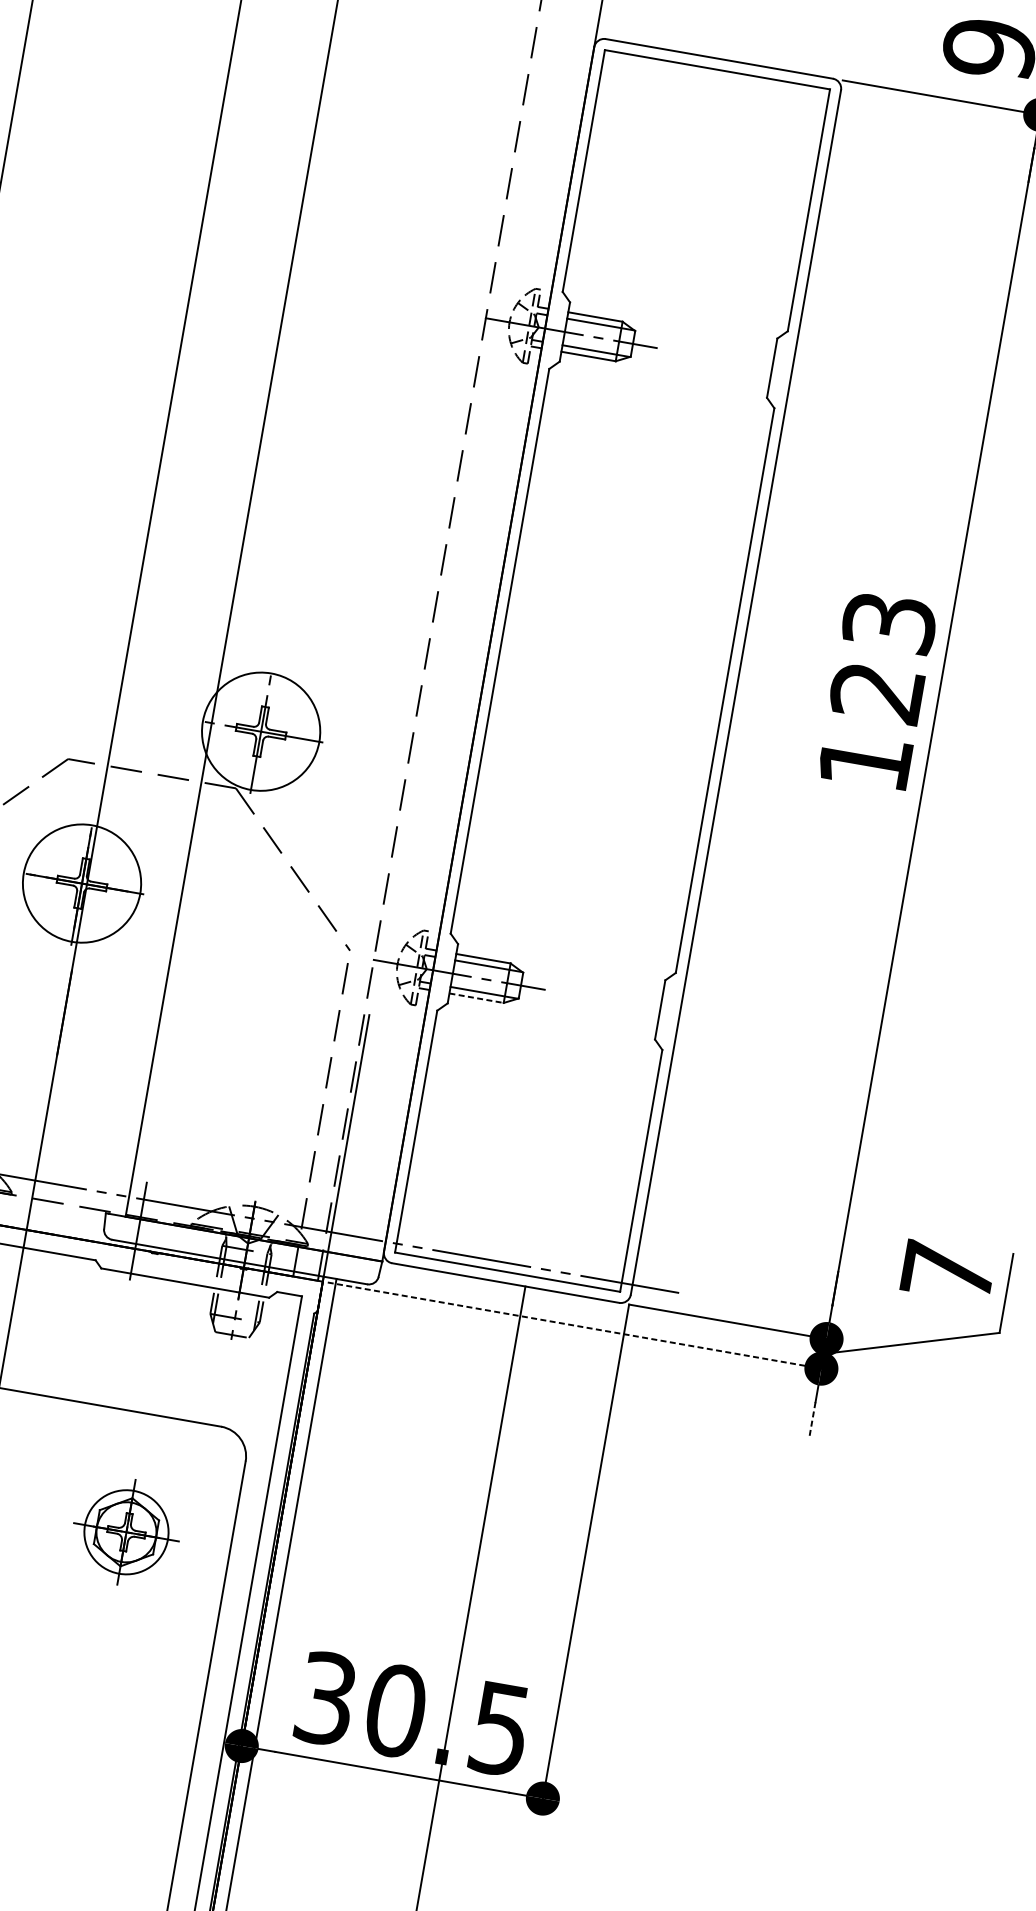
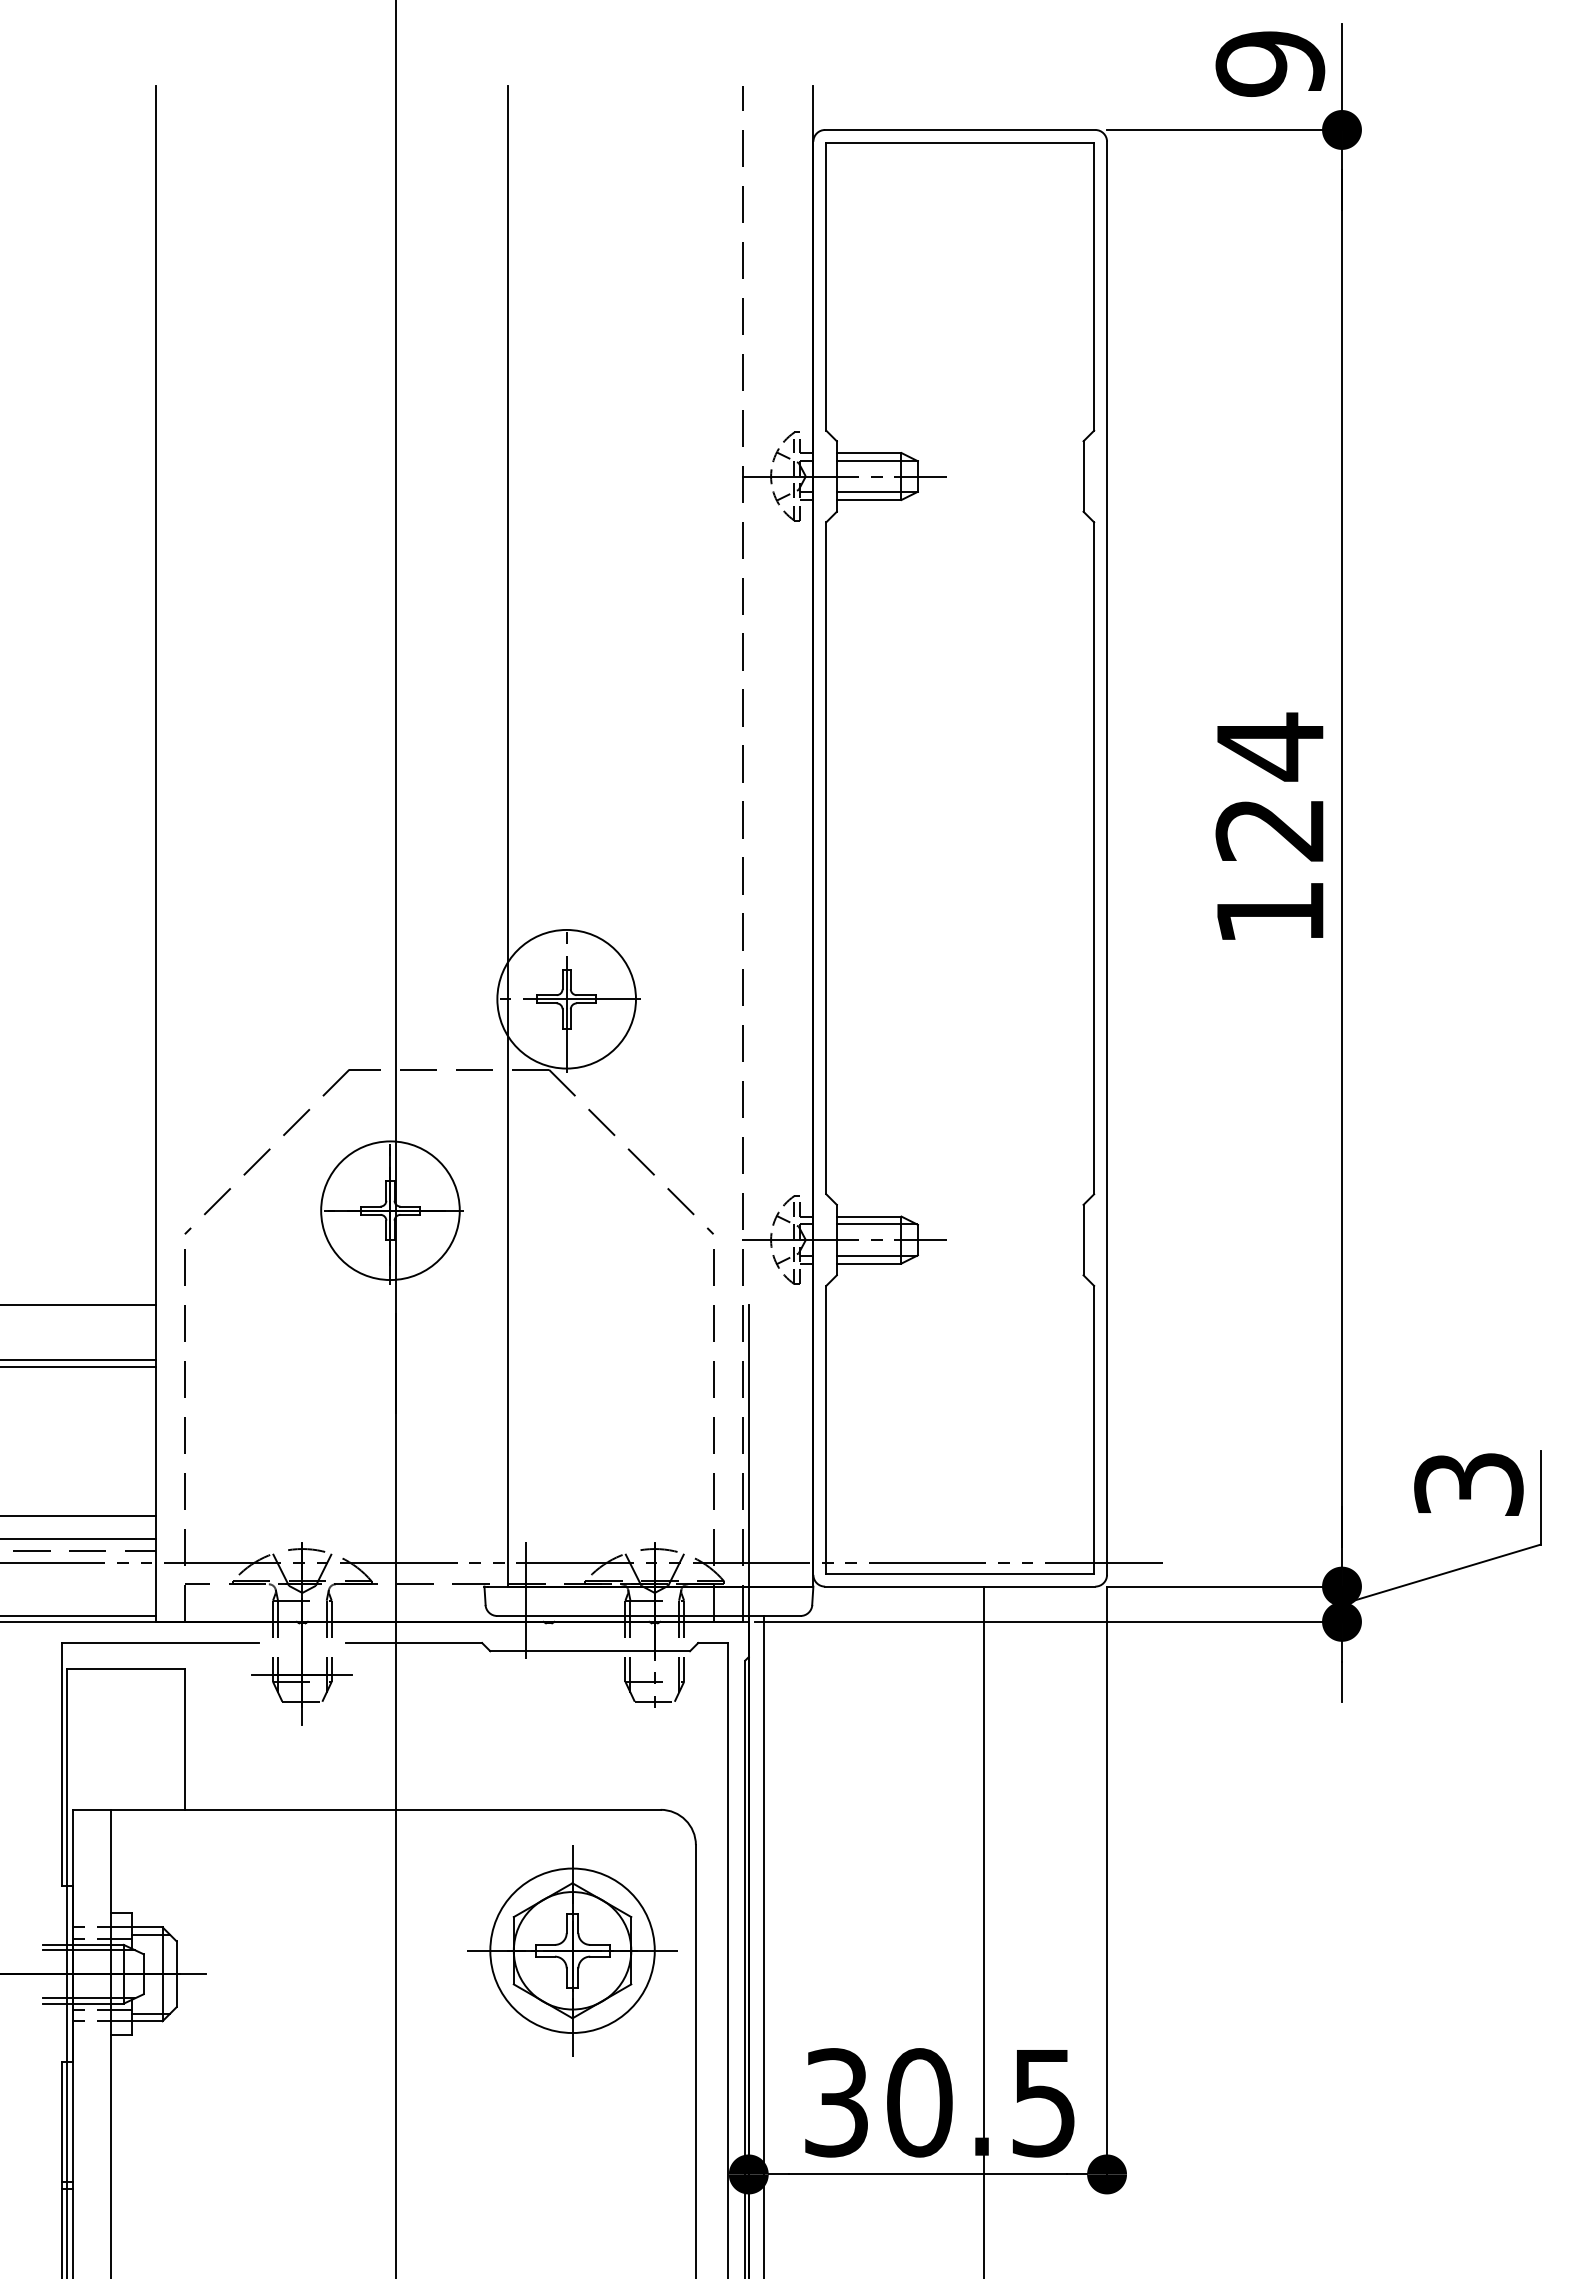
text: (889, 622) -> (1270, 746), 123 -> 124
line: (476, 998) -> (869, 1263), dashed -> solid
text: (947, 1271) -> (1468, 1484), 7 -> 3
line: (579, 1326) -> (1054, 1621), dashed -> solid
line: (813, 1418) -> (1342, 1681), dashed -> solid
part: (126, 1531) -> (572, 1950), size x1.67

